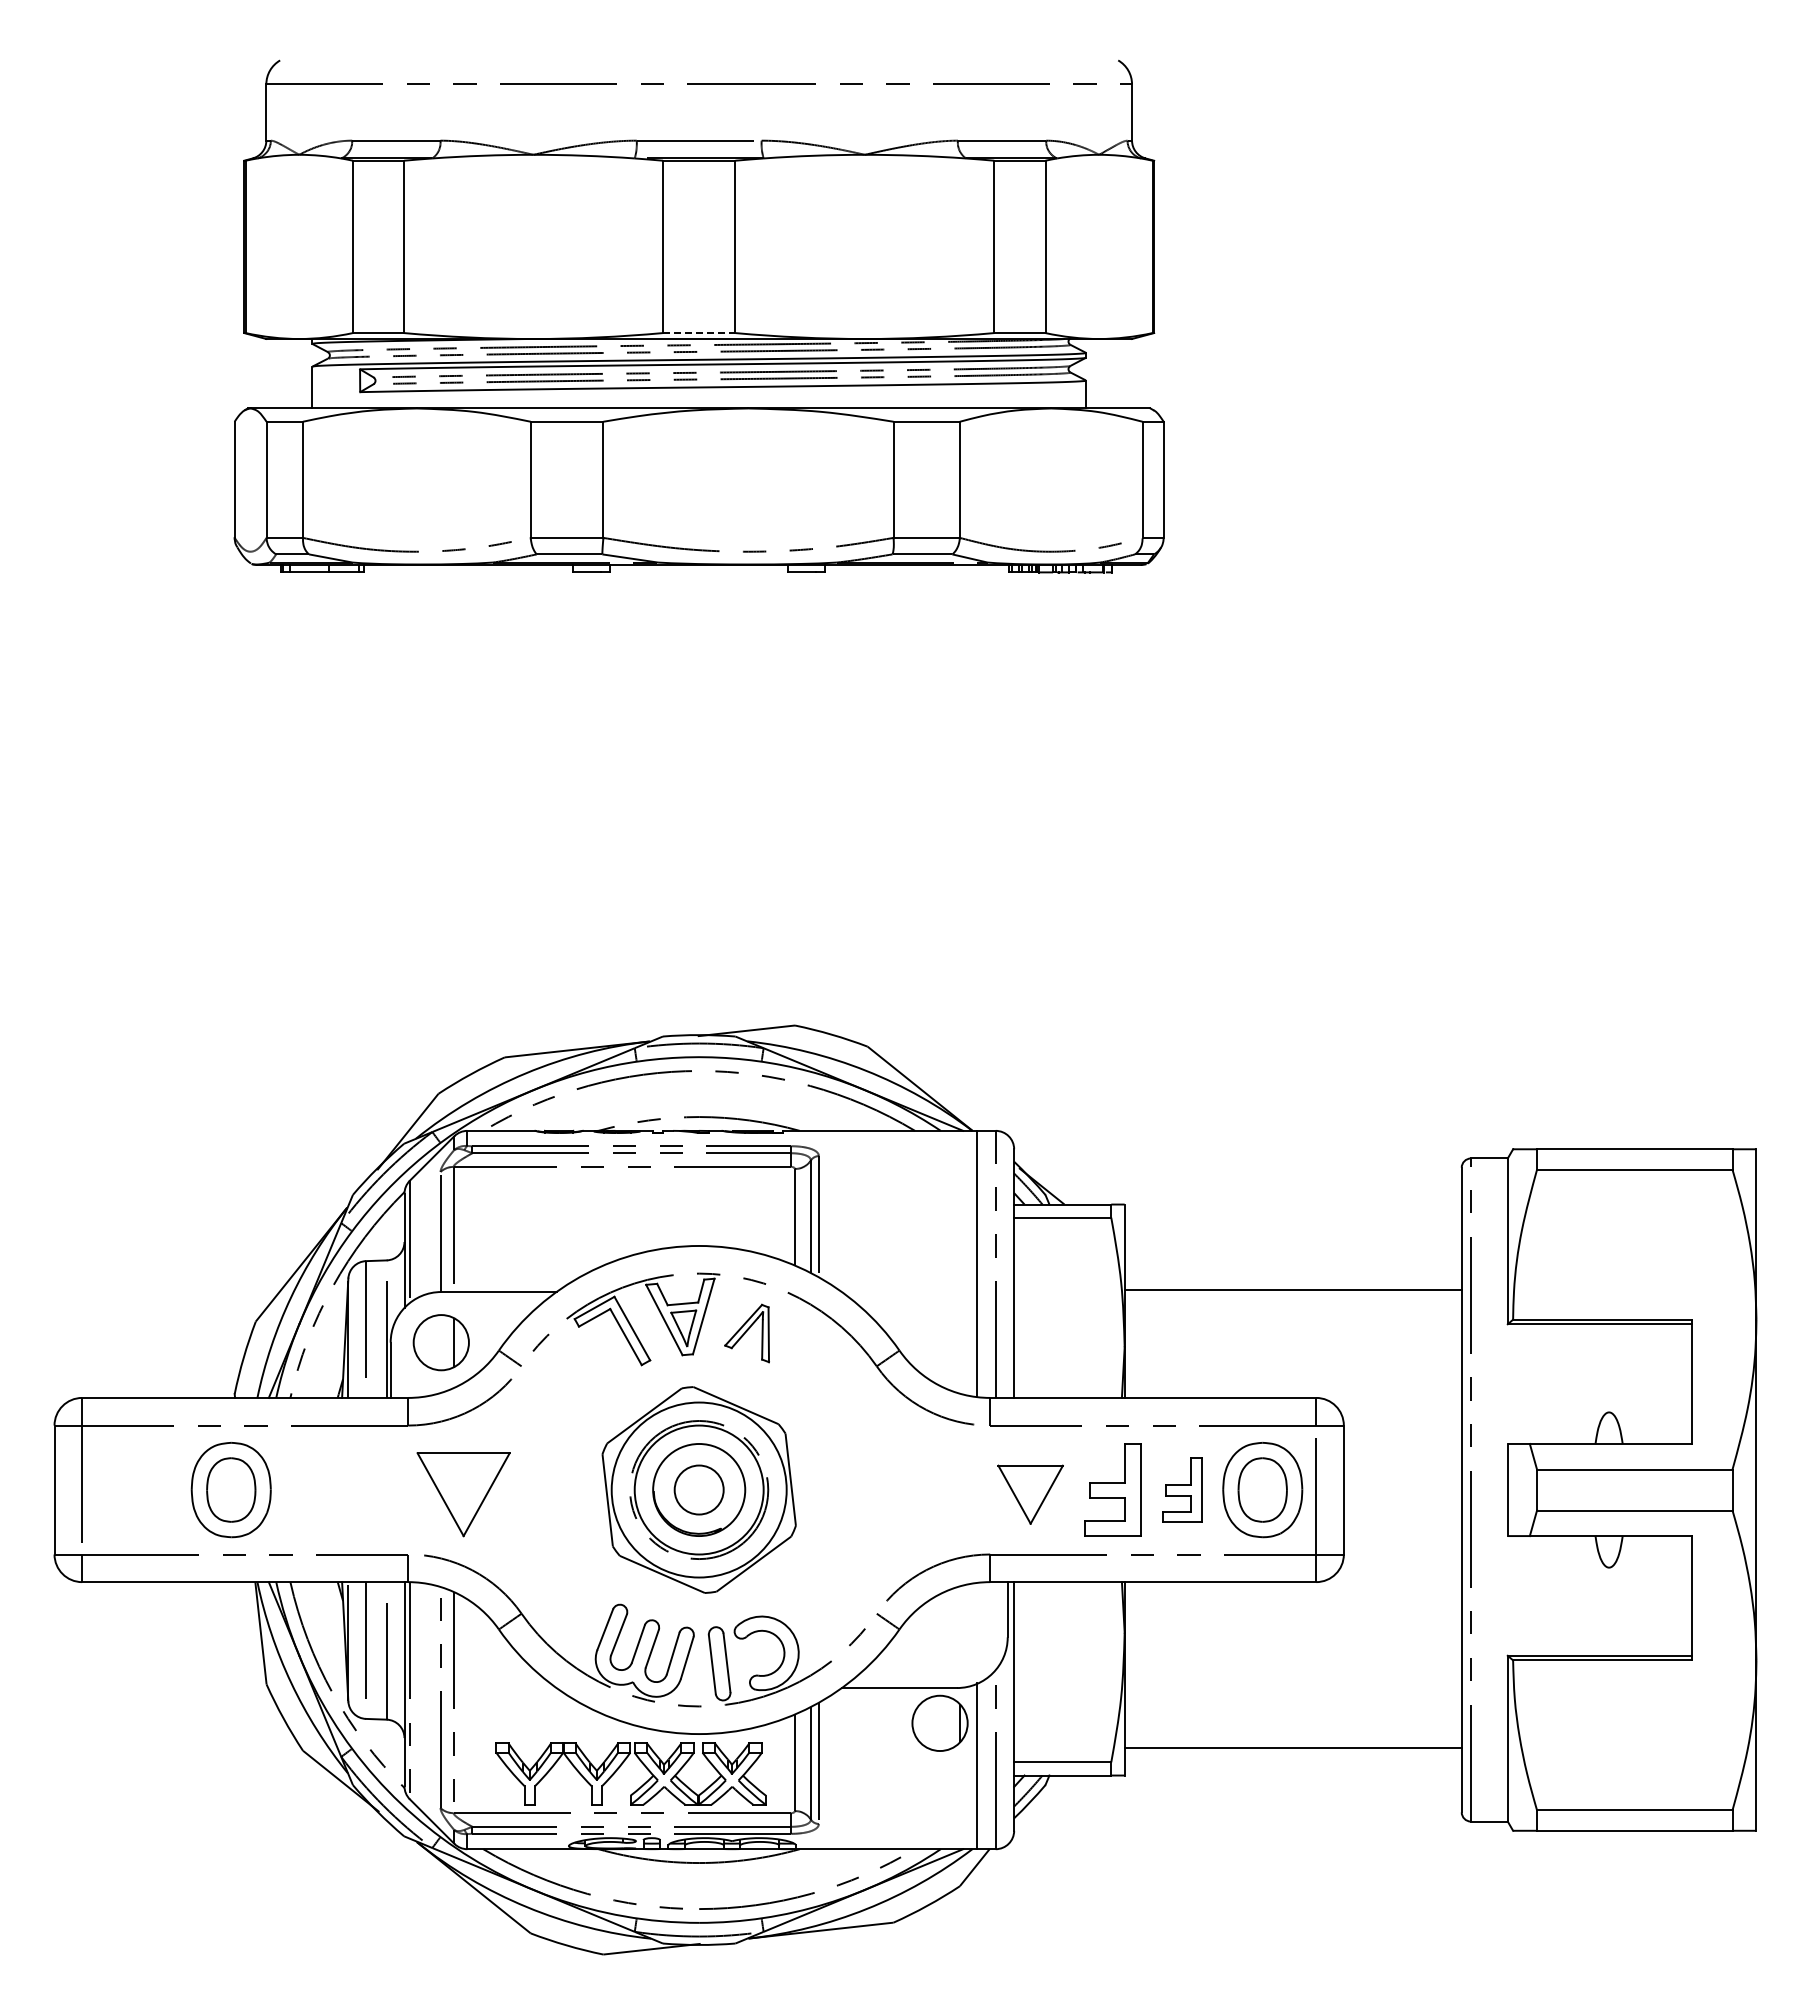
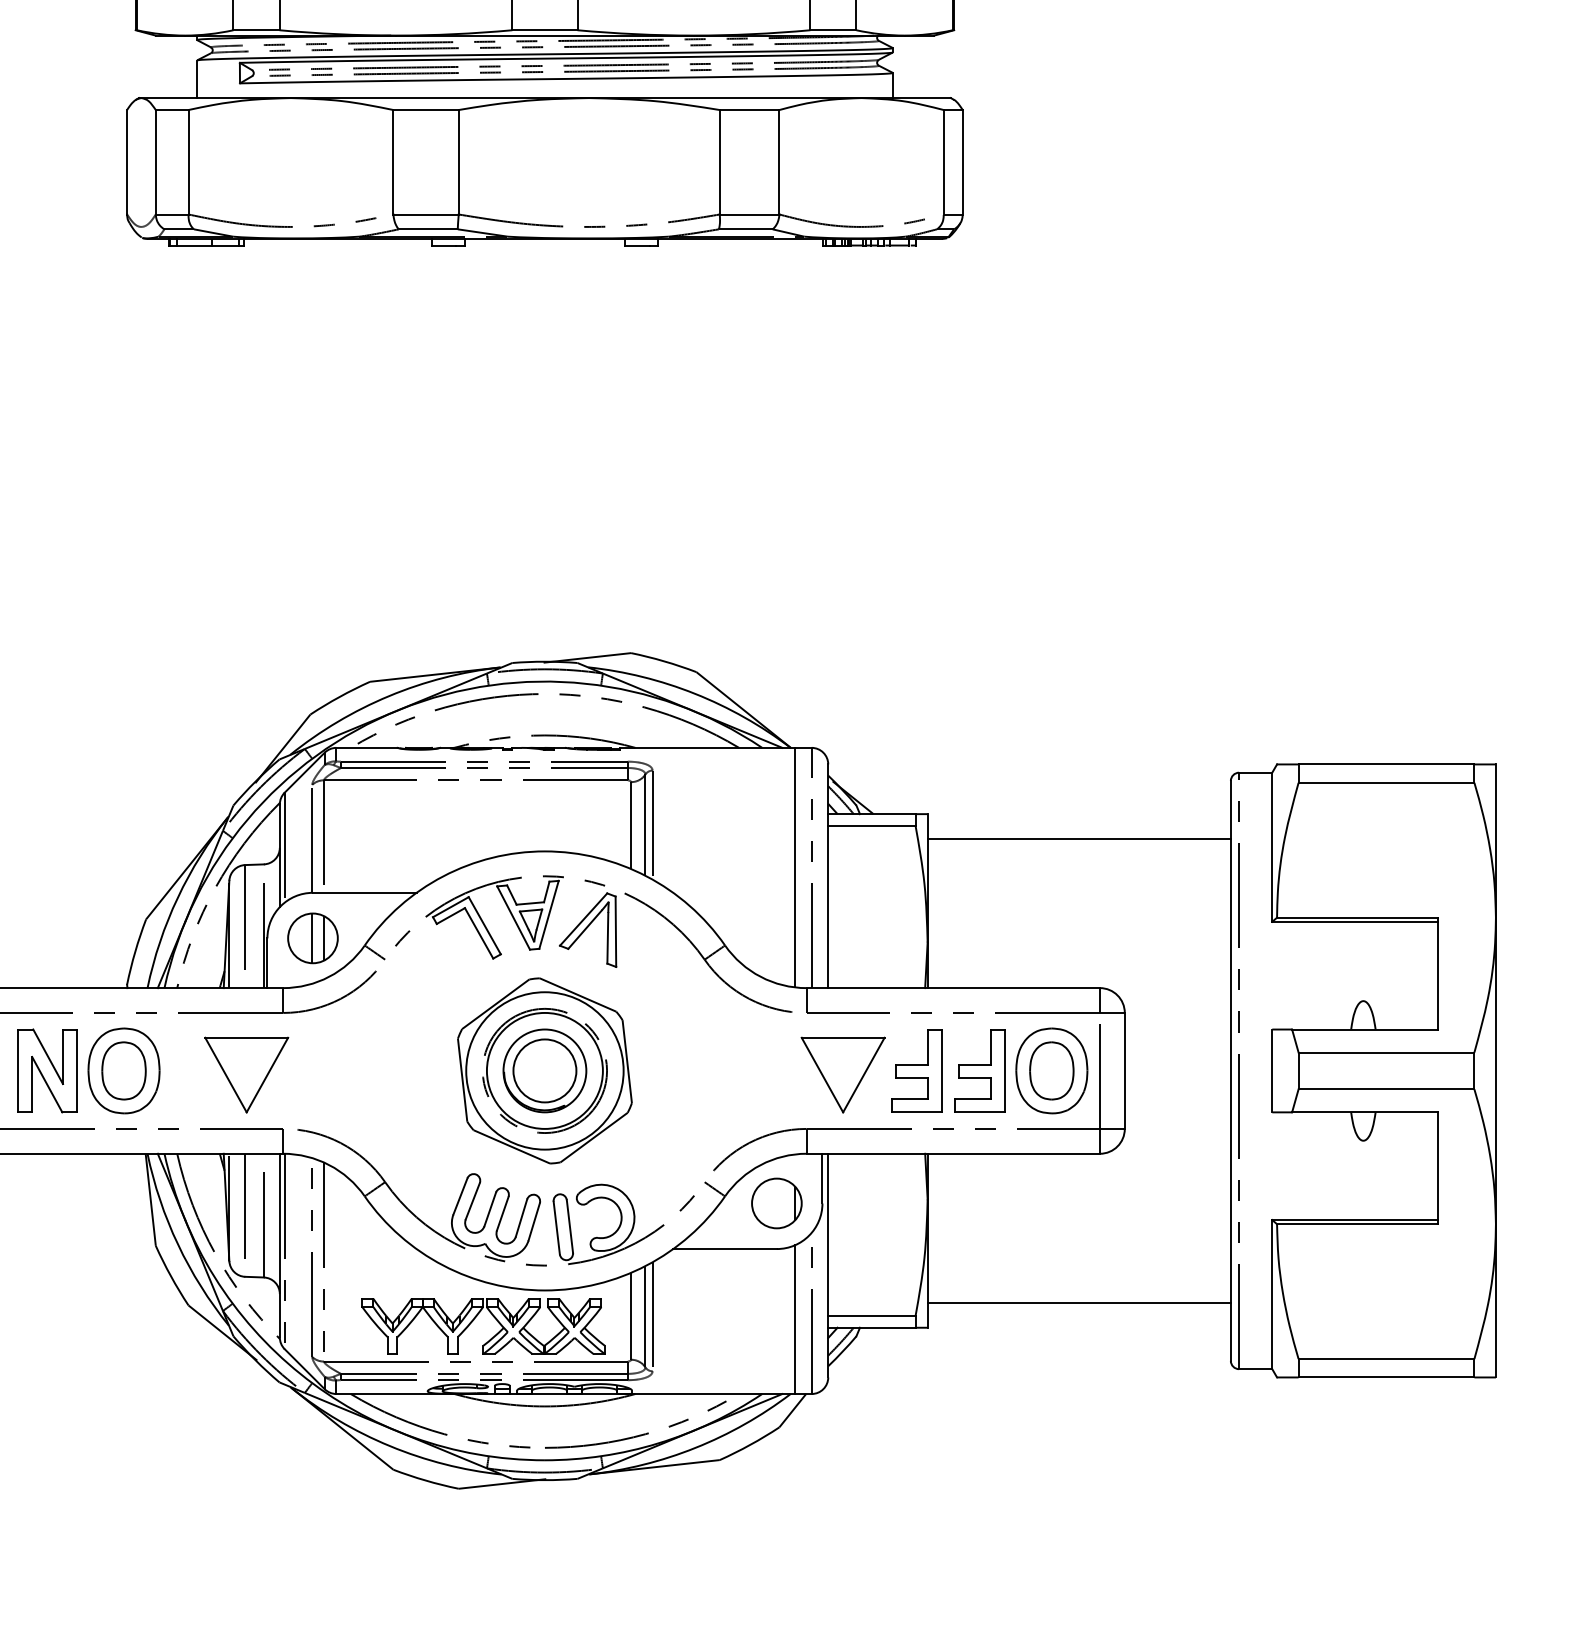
line: (699, 333) -> (545, 30), dashed -> solid
line: (1292, 1290) -> (1078, 839), moved
part: (746, 1333) -> (587, 930), size x1.43
line: (440, 1342) -> (312, 938), added
part: (1182, 1489) -> (979, 1070), size x1.43
part: (146, 1490) -> (47, 1071), added
circle: (699, 1490) -> (545, 1071), size x1.43
part: (463, 1494) -> (246, 1074), moved
part: (1030, 1494) -> (842, 1074), size x1.43
part: (939, 1722) -> (776, 1202), moved

